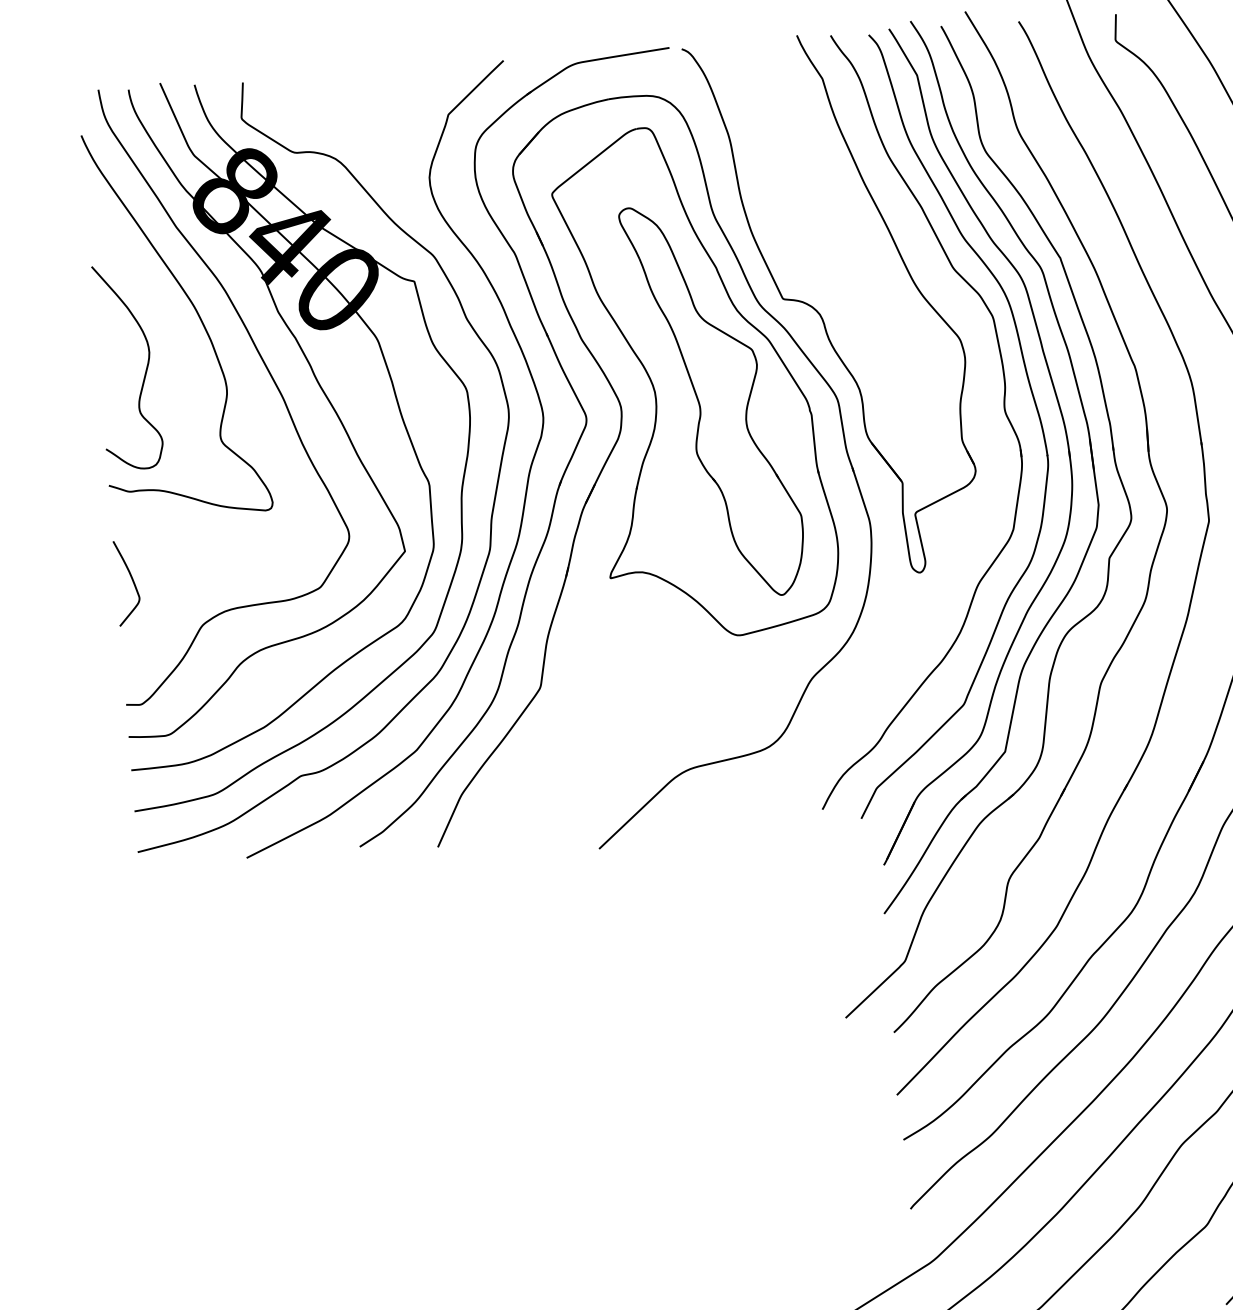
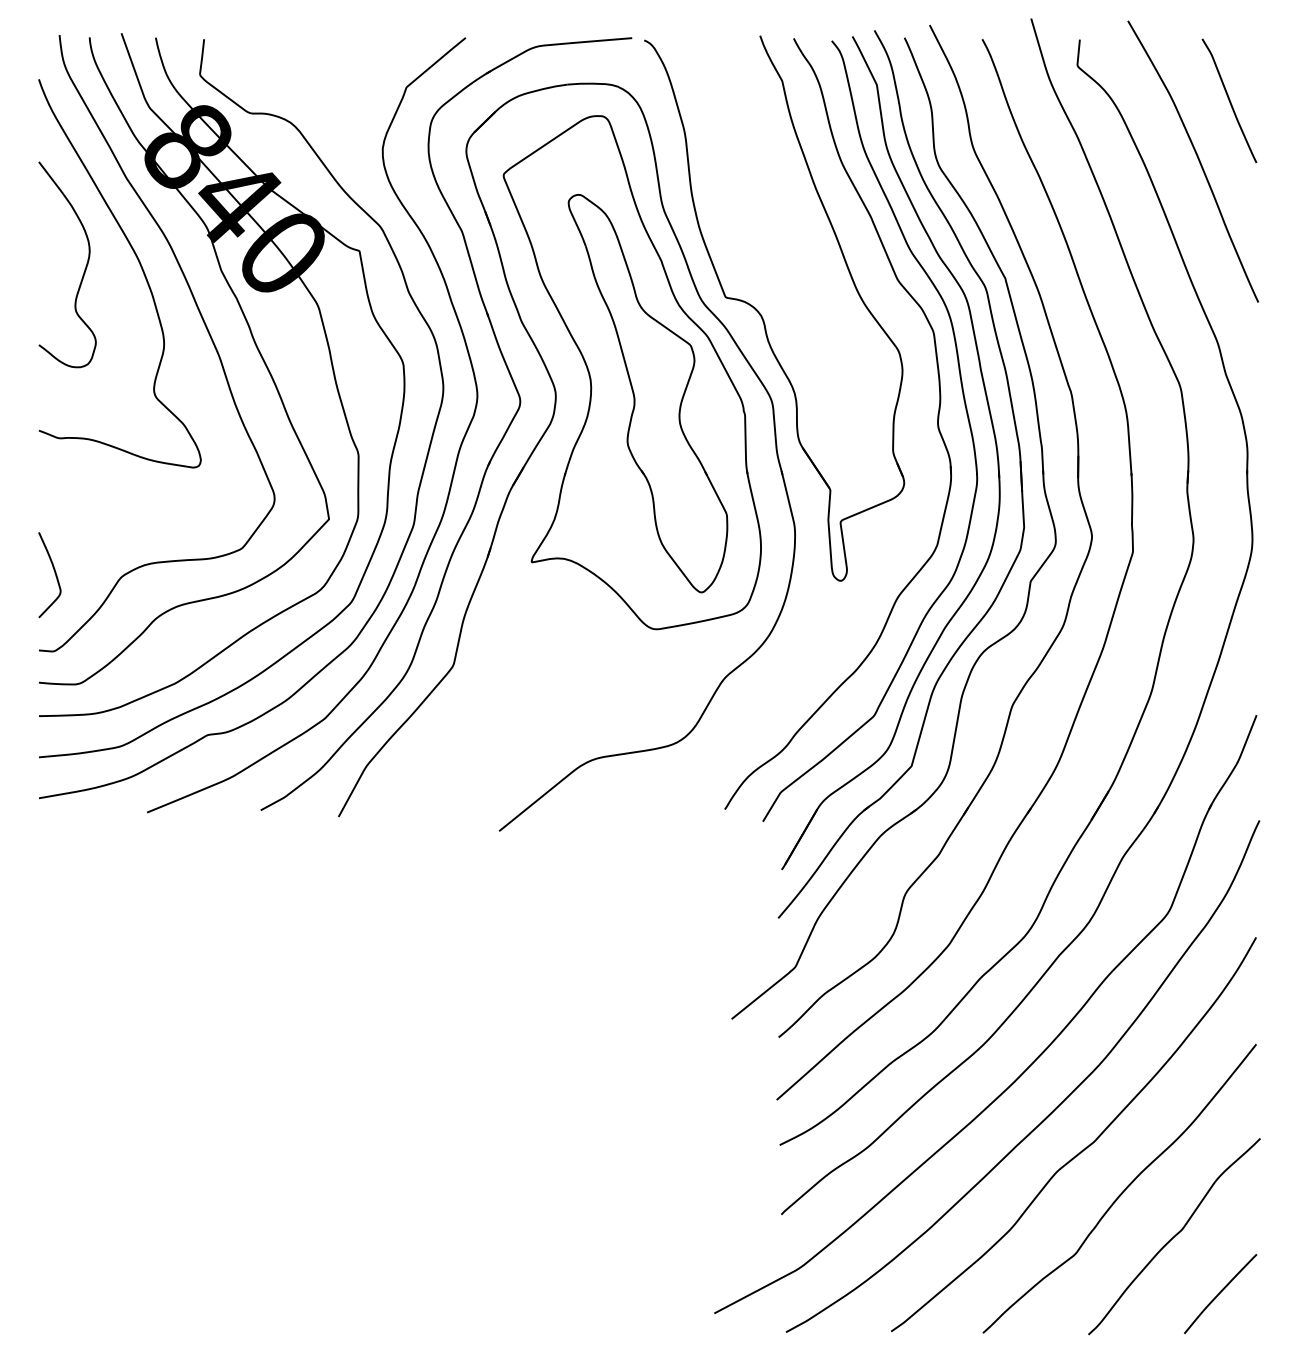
curve: (145, 370) -> (84, 269), moved
curve: (131, 581) -> (54, 573), moved

